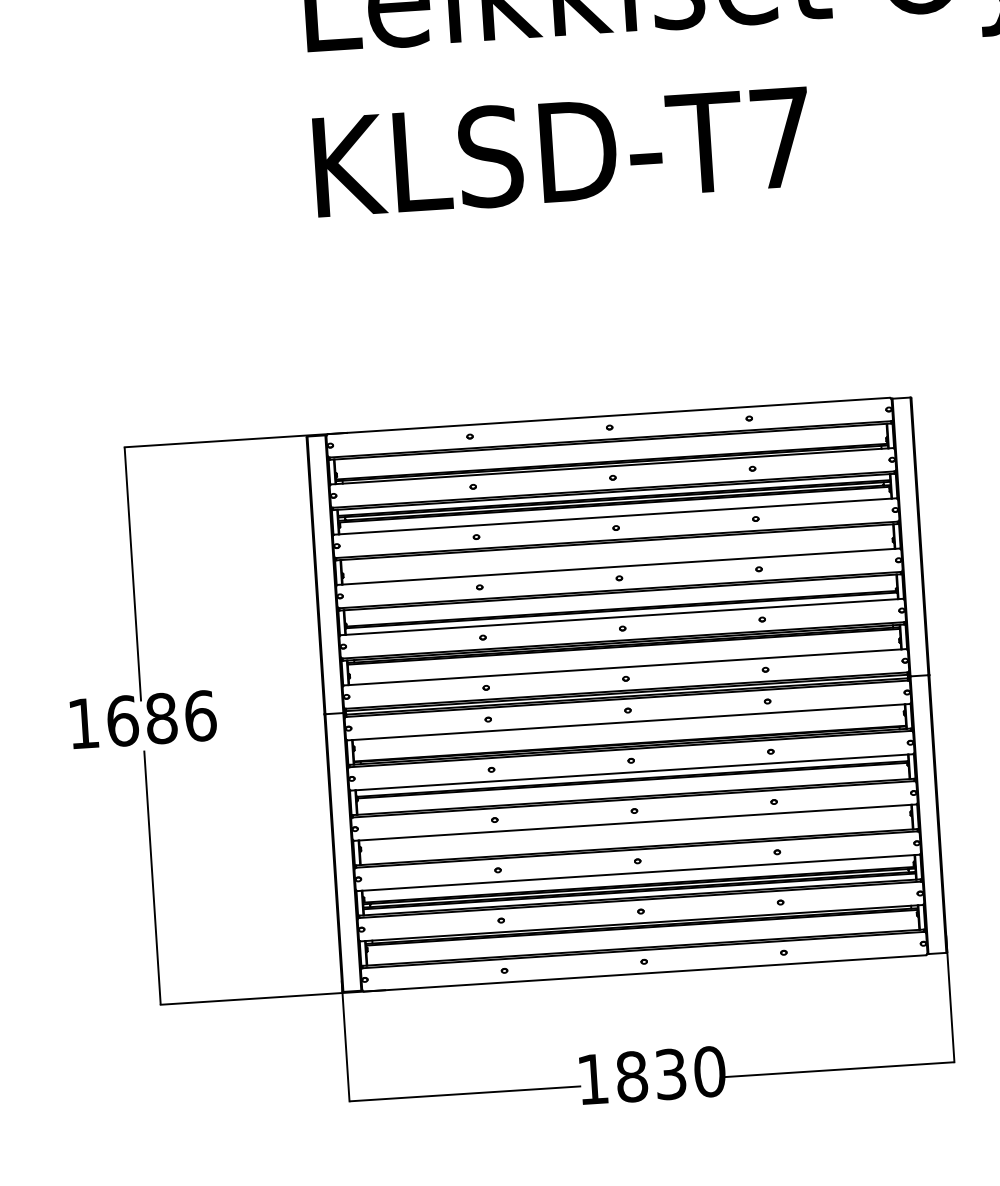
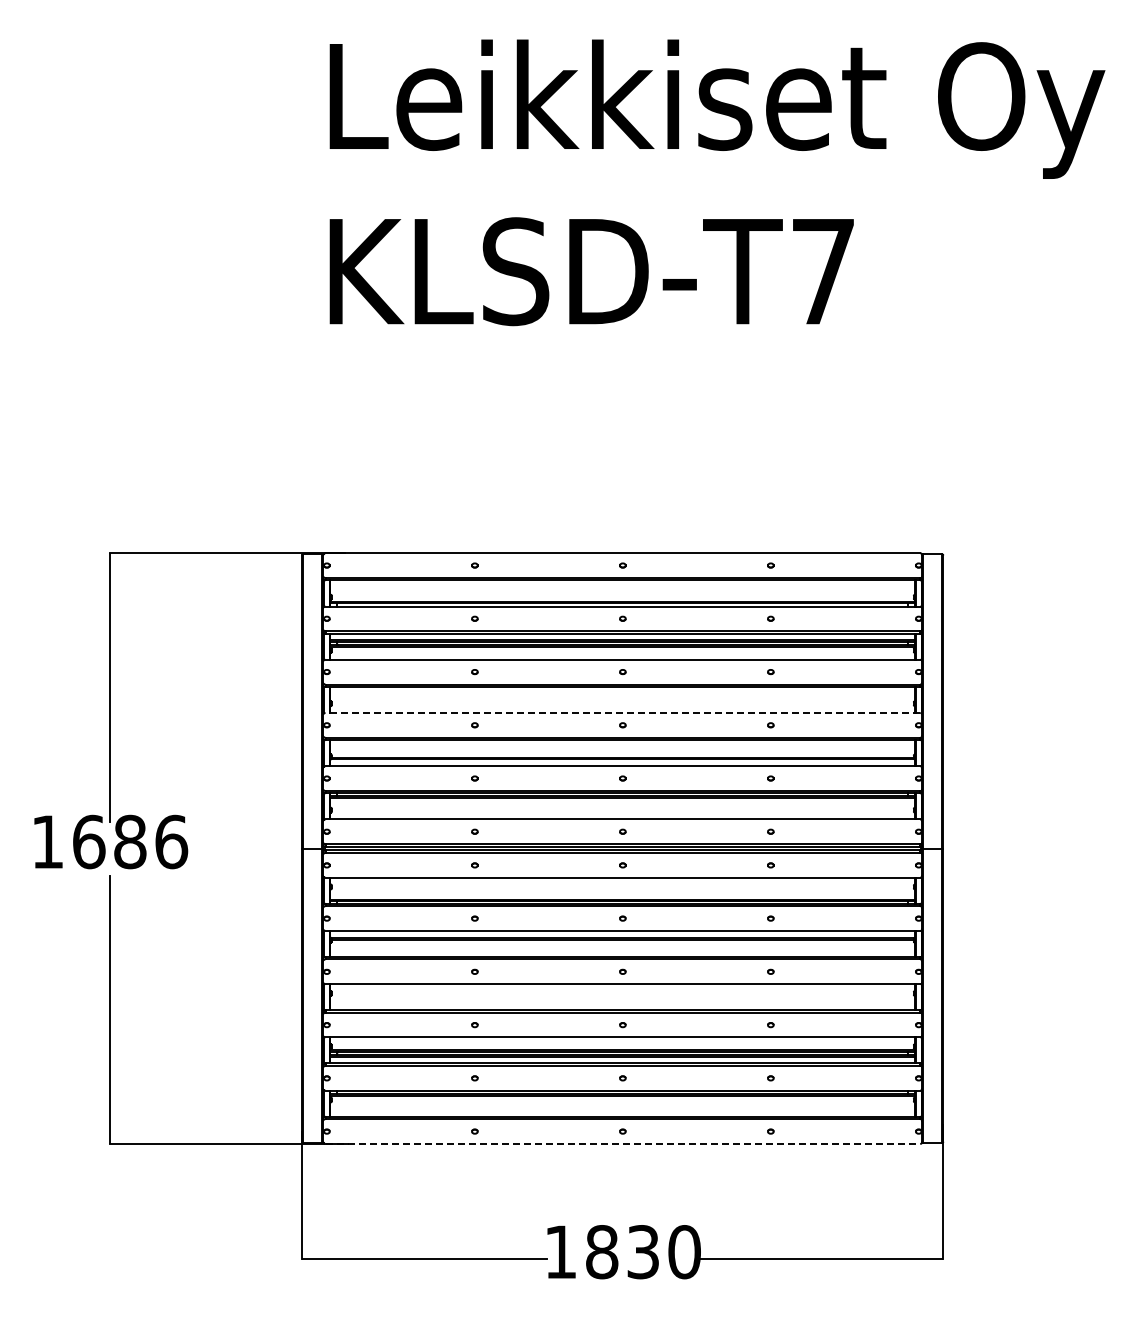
line: (618, 566) -> (622, 712), solid -> dashed
line: (645, 973) -> (623, 1143), solid -> dashed

